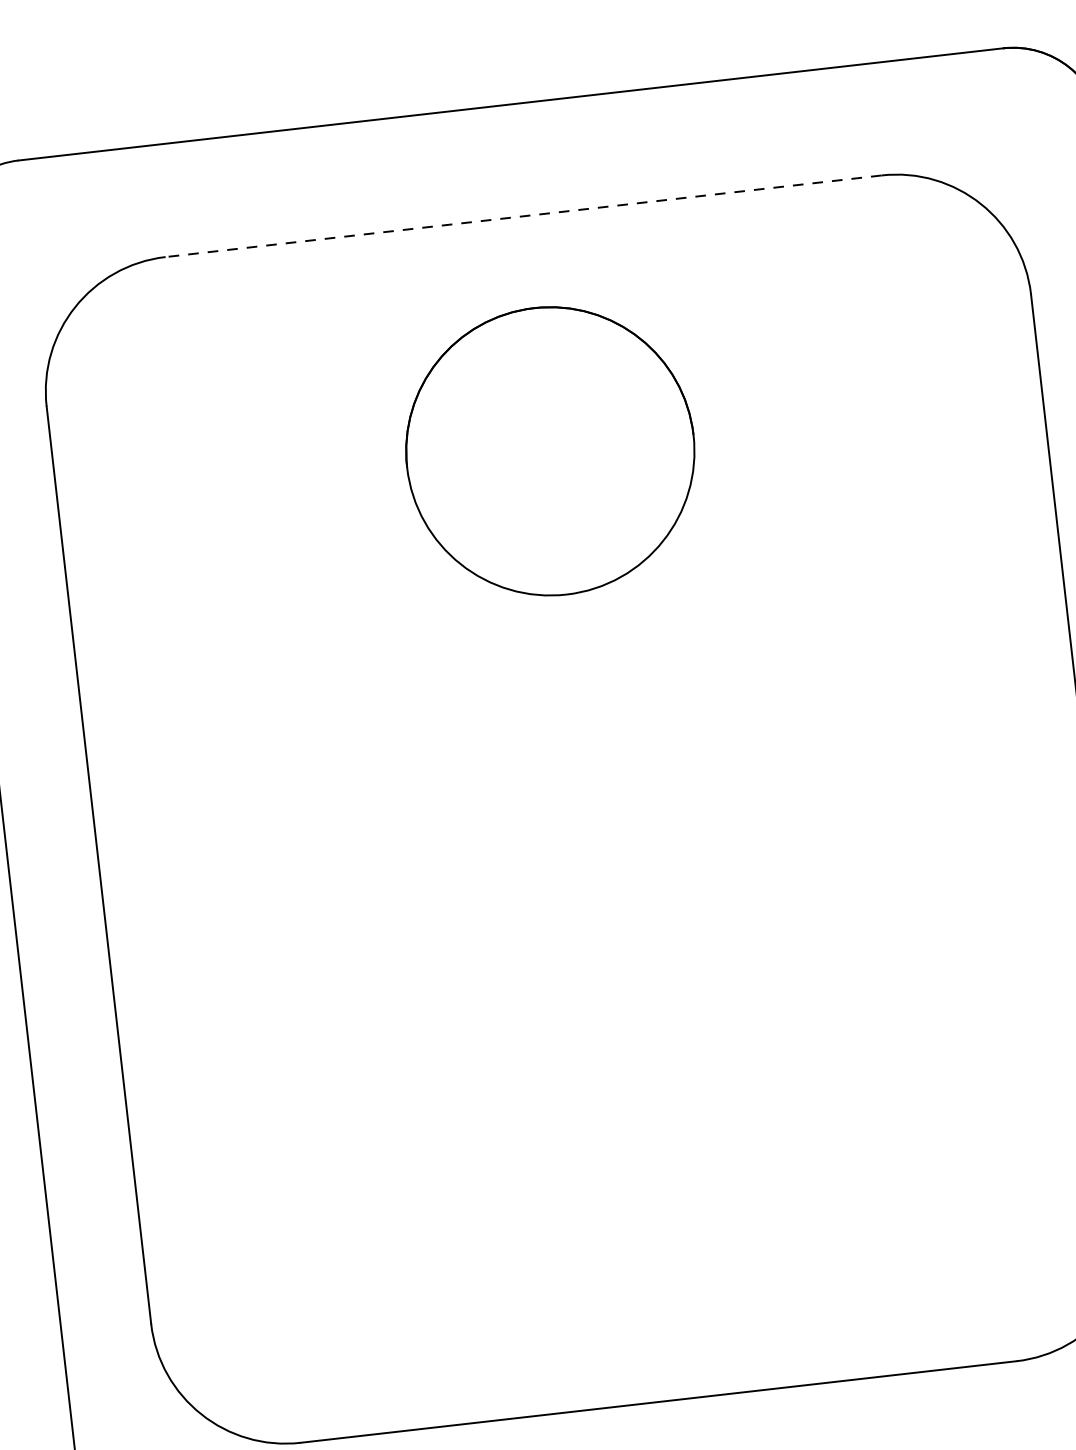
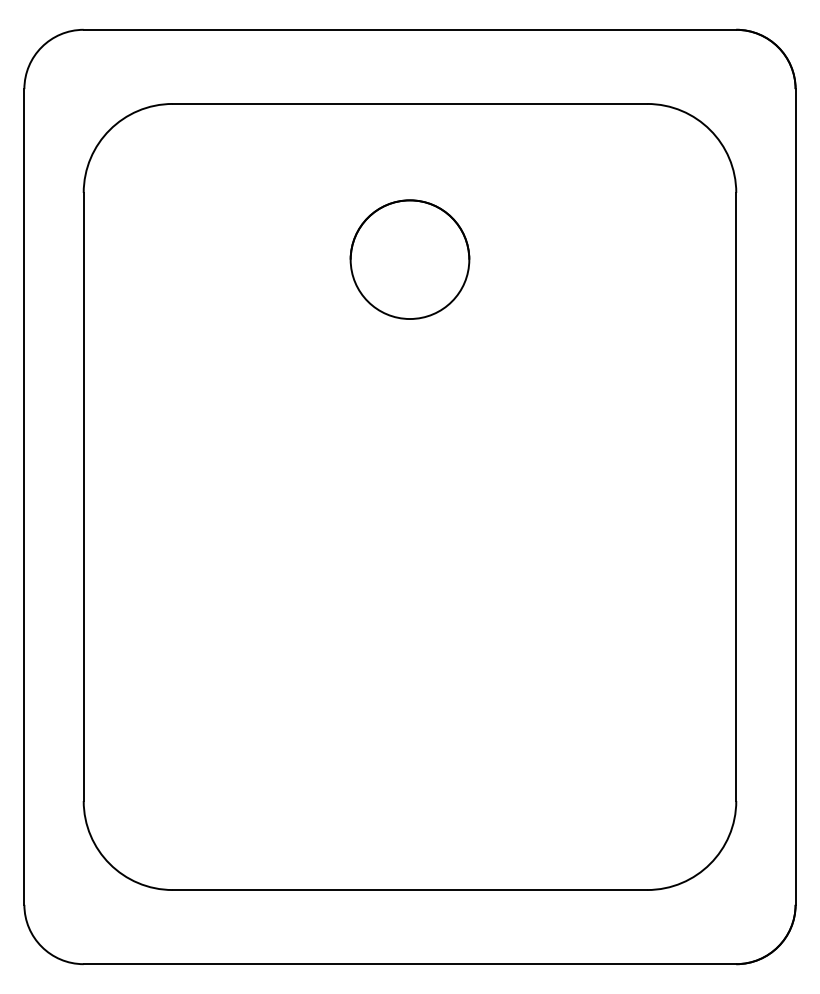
line: (522, 215) -> (409, 103), dashed -> solid
part: (549, 450) -> (409, 259), size x0.62

